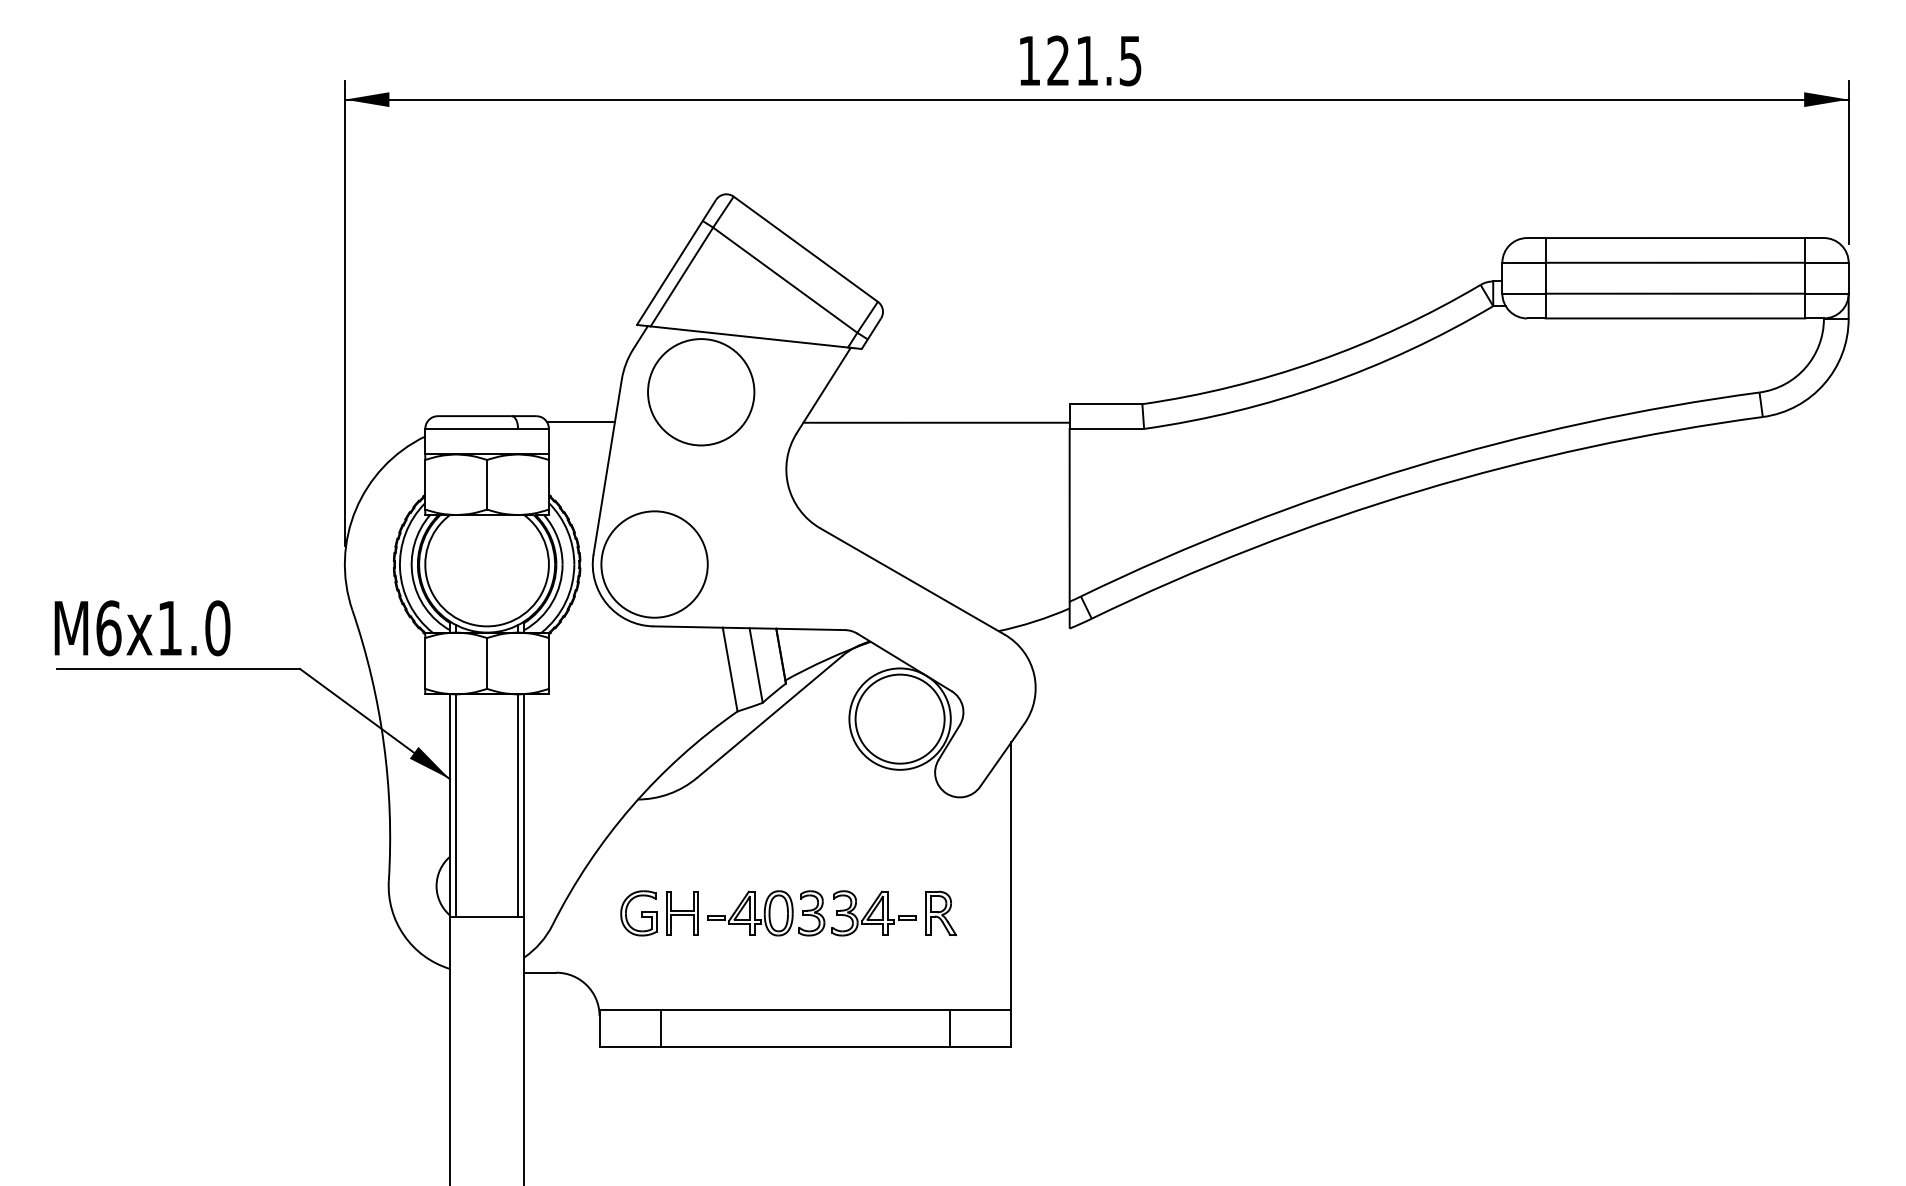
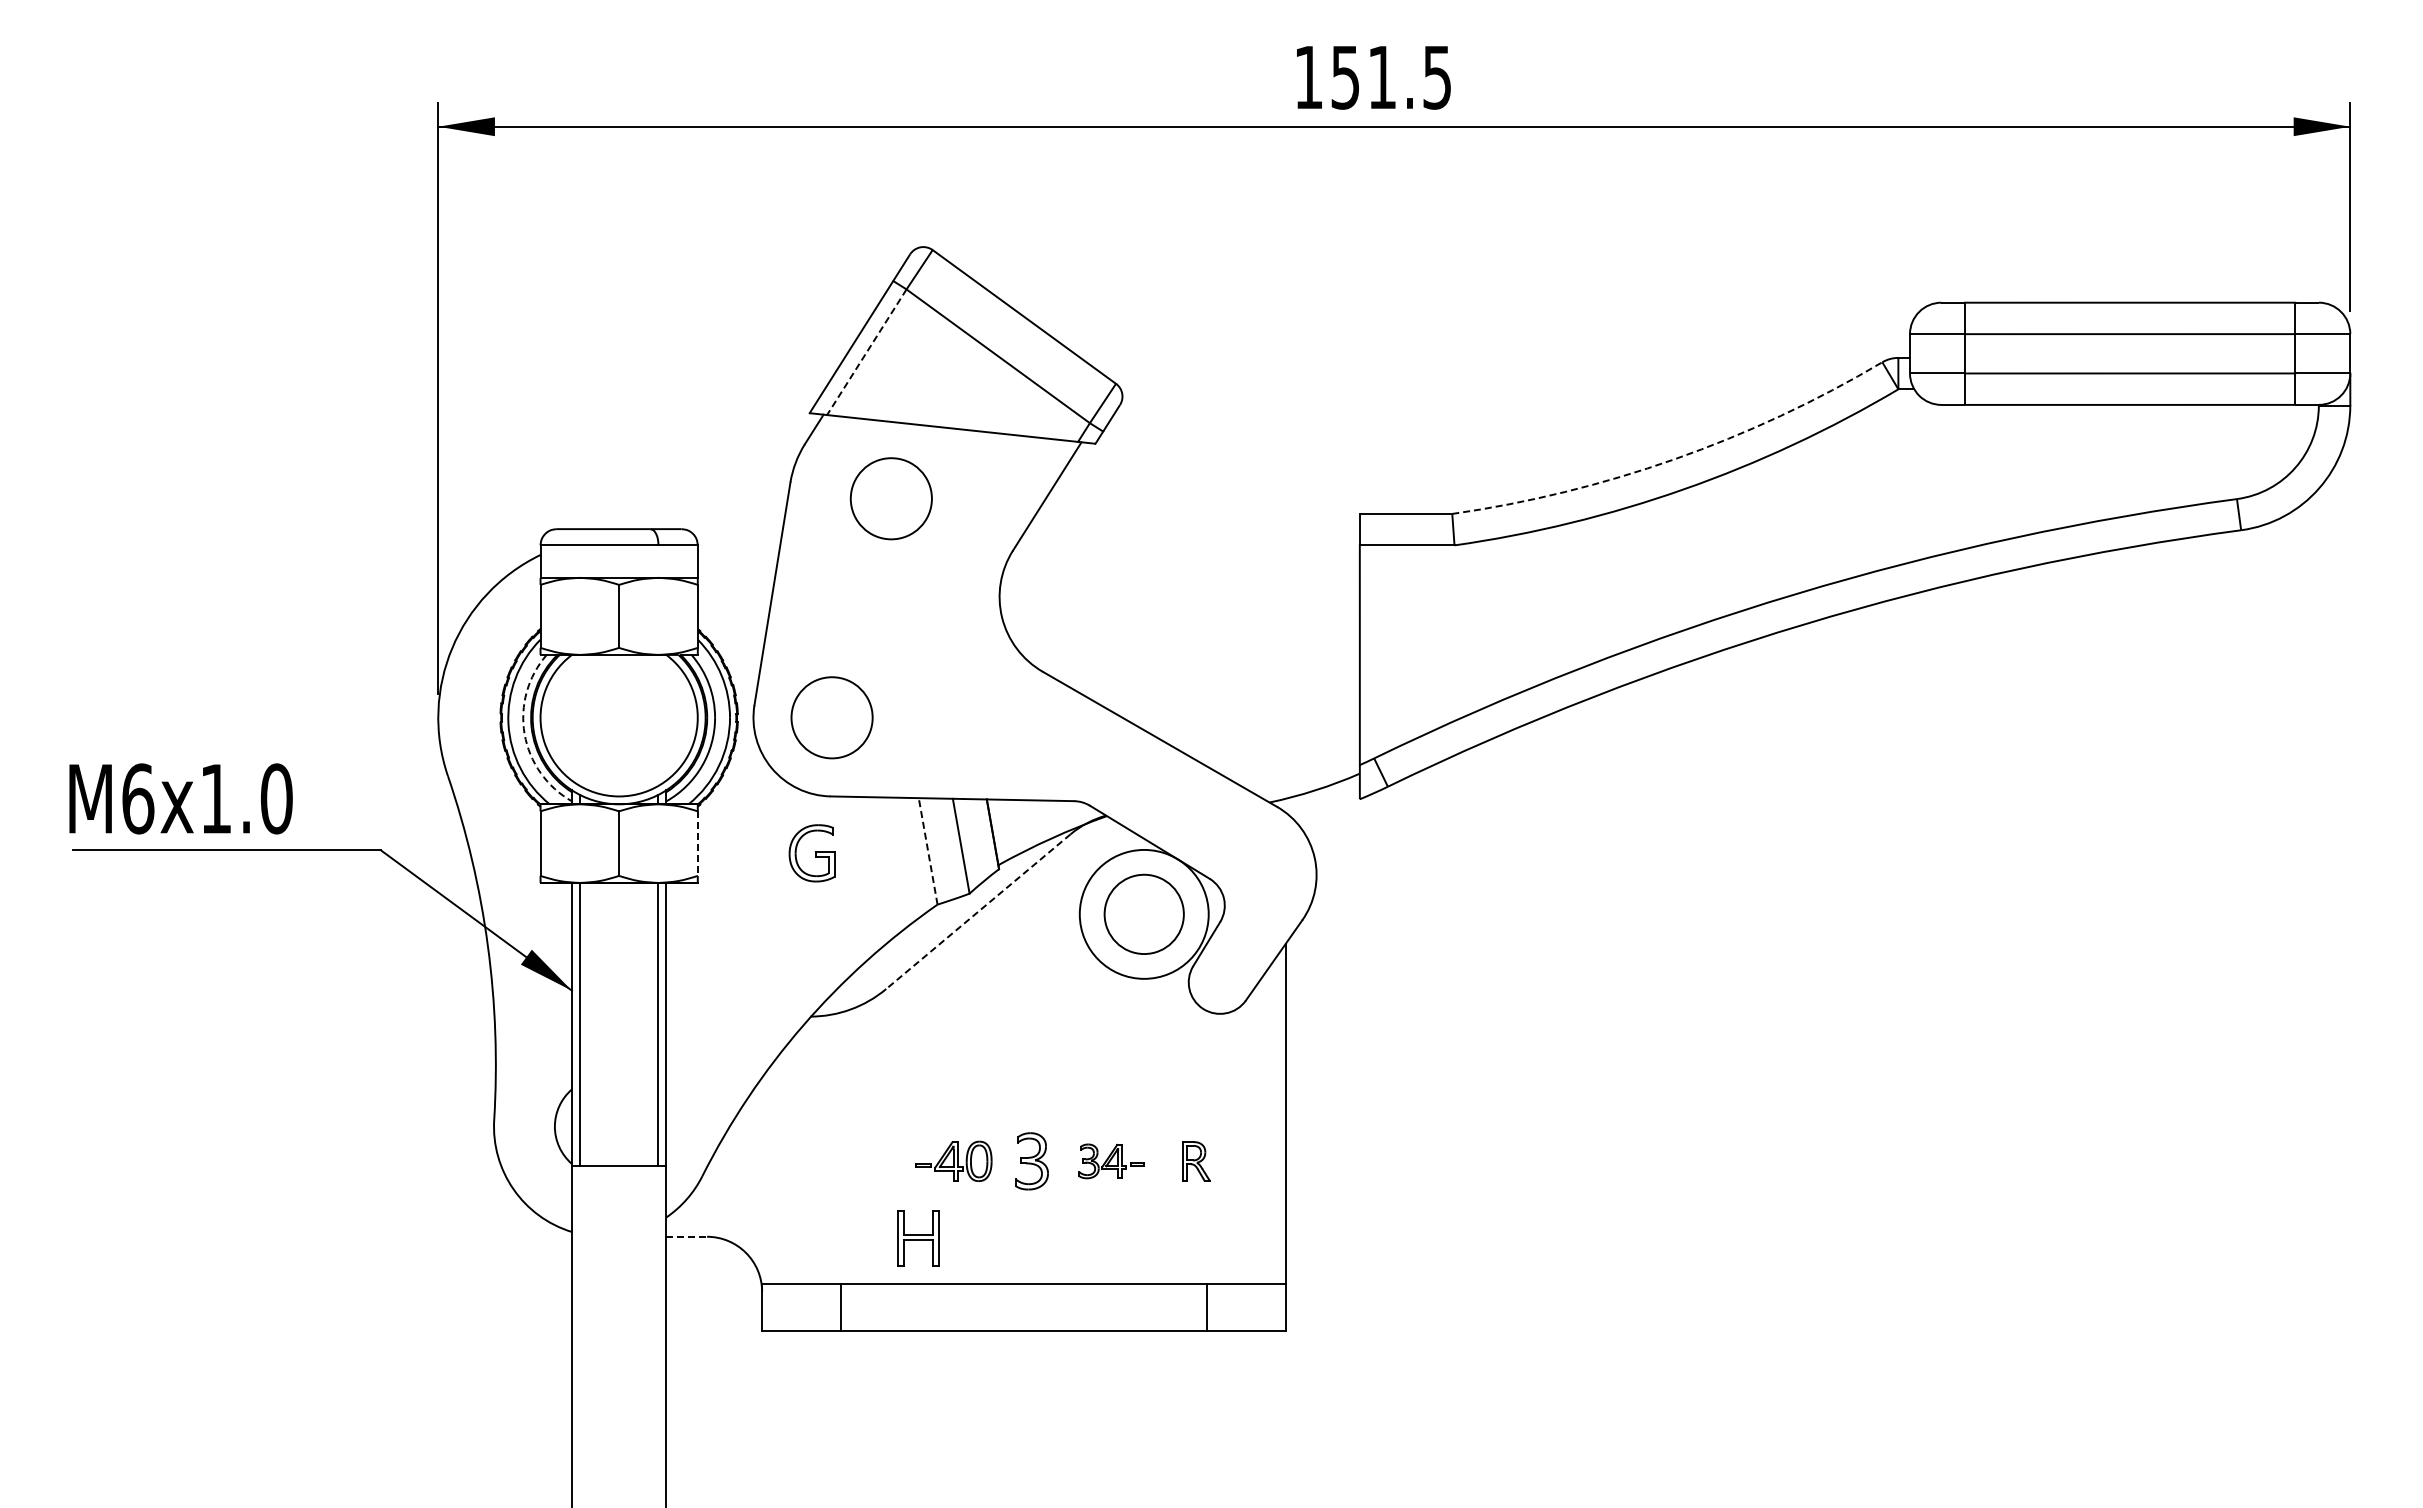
text: (1057, 60) -> (1344, 77), 121.5 -> 151.5
line: (681, 277) -> (866, 352), solid -> dashed
arc: (1317, 361) -> (1674, 459), solid -> dashed
circle: (701, 392) -> (891, 498), size x0.6
line: (580, 421) -> (738, 536), removed
line: (936, 422) -> (1190, 537), removed
circle: (654, 564) -> (831, 717), size x0.6
arc: (412, 577) -> (524, 734), solid -> dashed
line: (548, 664) -> (697, 844), solid -> dashed
line: (730, 668) -> (928, 850), solid -> dashed
line: (769, 716) -> (978, 911), solid -> dashed
circle: (899, 719) -> (1143, 914), size x0.7
part: (638, 913) -> (811, 853), moved
part: (682, 913) -> (918, 1238), moved
part: (750, 913) -> (953, 1161), size x0.7
part: (874, 913) -> (1111, 1161), size x0.6
part: (941, 913) -> (1196, 1161), size x0.7
line: (540, 972) -> (687, 1236), solid -> dashed

